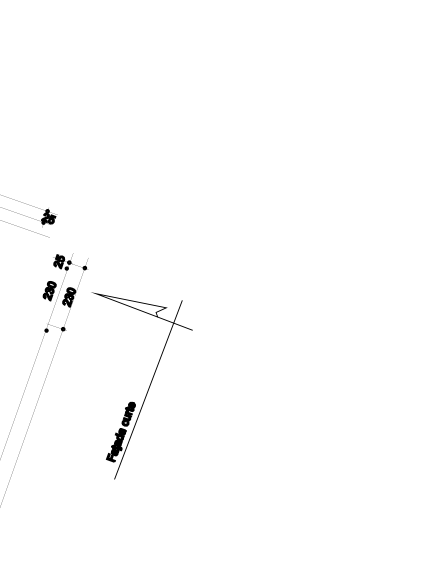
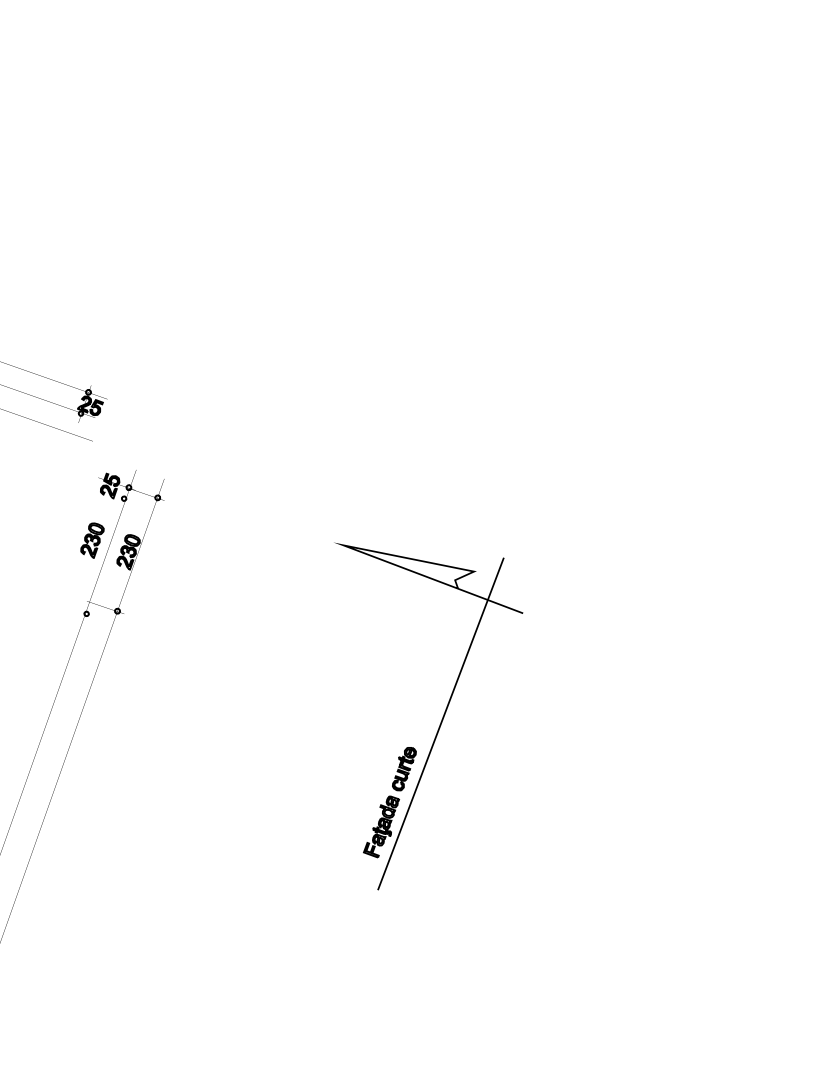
part: (148, 387) -> (441, 719), moved

